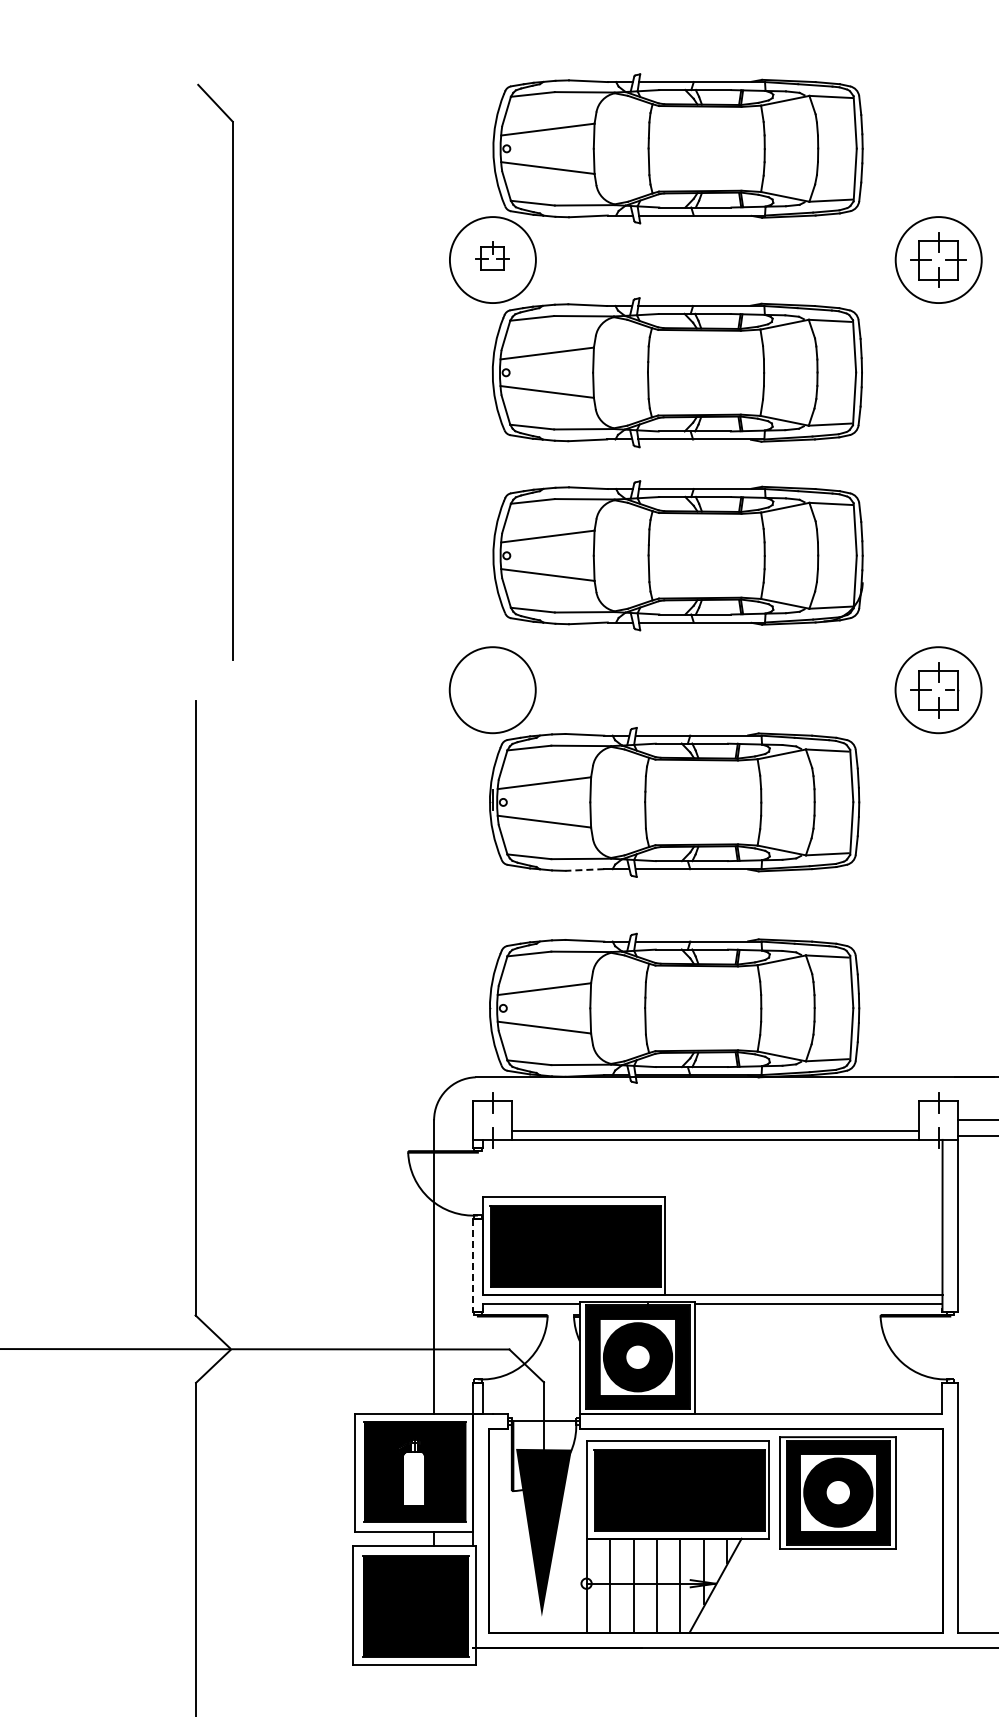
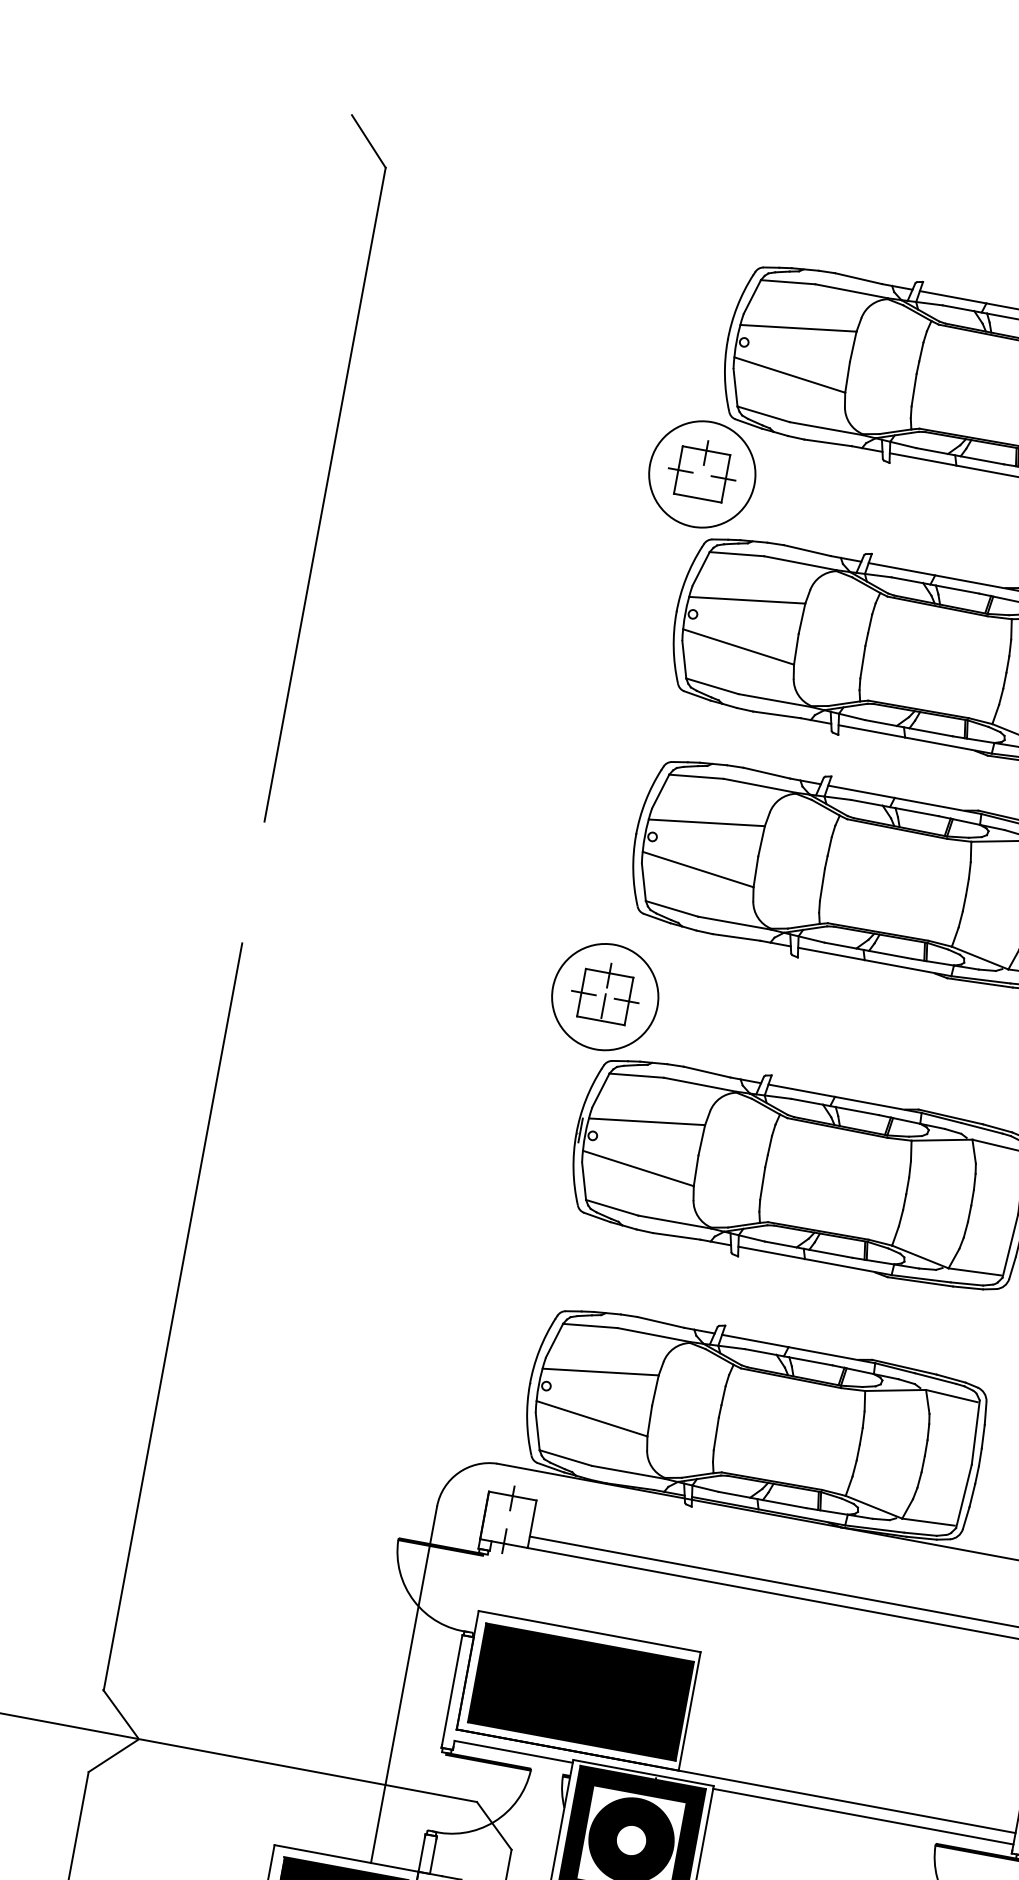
part: (492, 256) -> (702, 470), size x1.67
part: (232, 371) -> (329, 471), moved
part: (492, 686) -> (605, 992), added
line: (584, 870) -> (676, 1236), dashed -> solid
line: (473, 1265) -> (452, 1691), dashed -> solid

